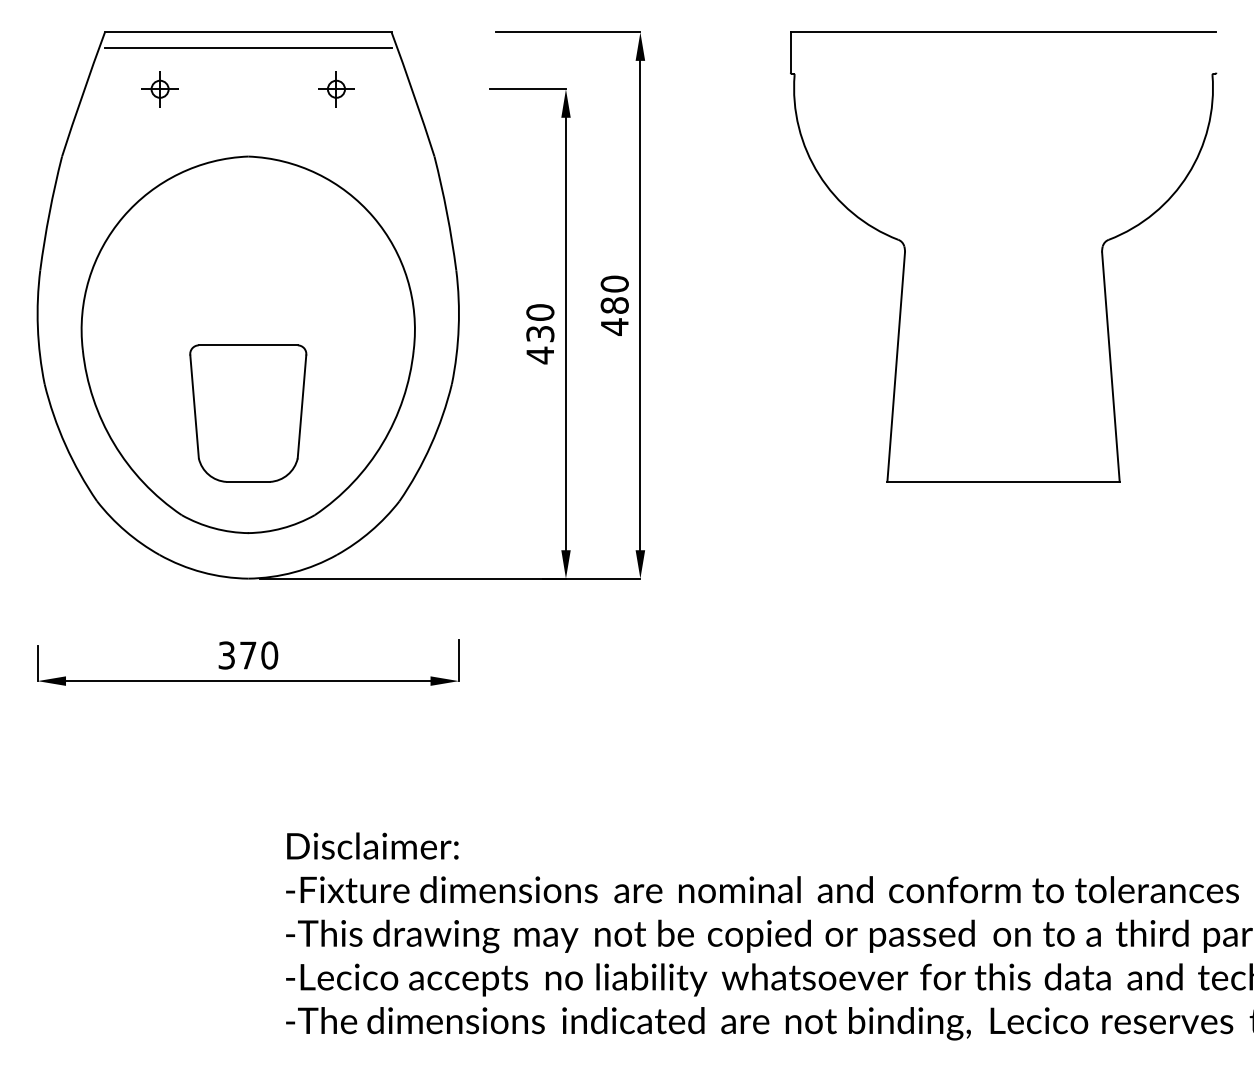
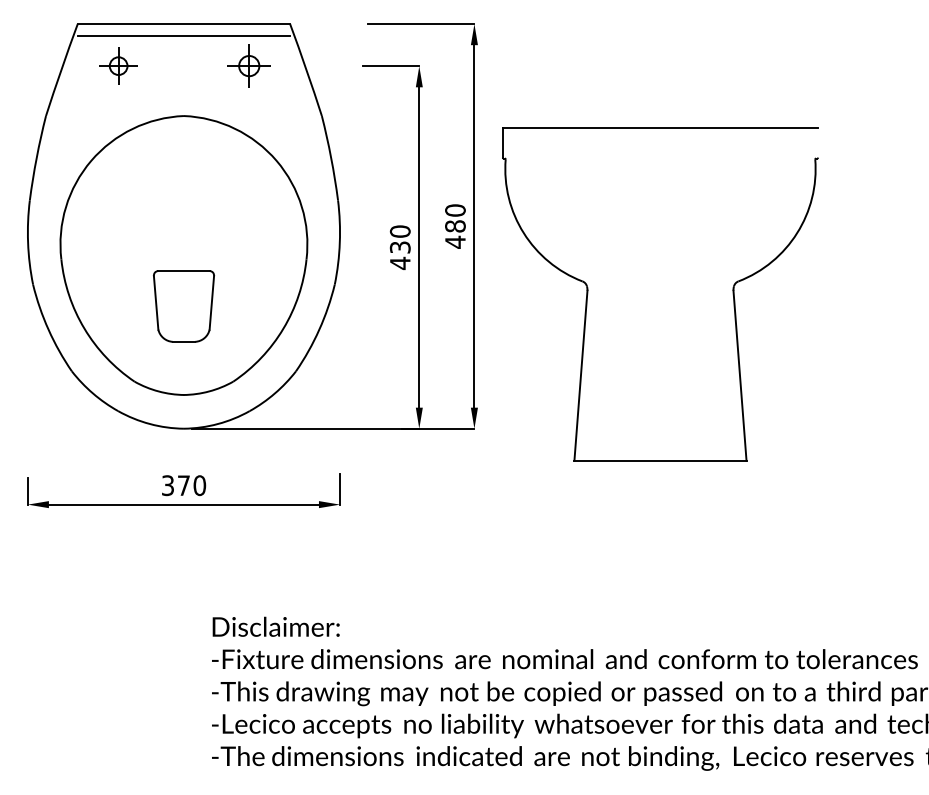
part: (159, 89) -> (118, 66), size x1.4
part: (336, 89) -> (249, 66), size x1.6
part: (905, 256) -> (587, 293), moved
part: (248, 413) -> (184, 306), size x0.7

